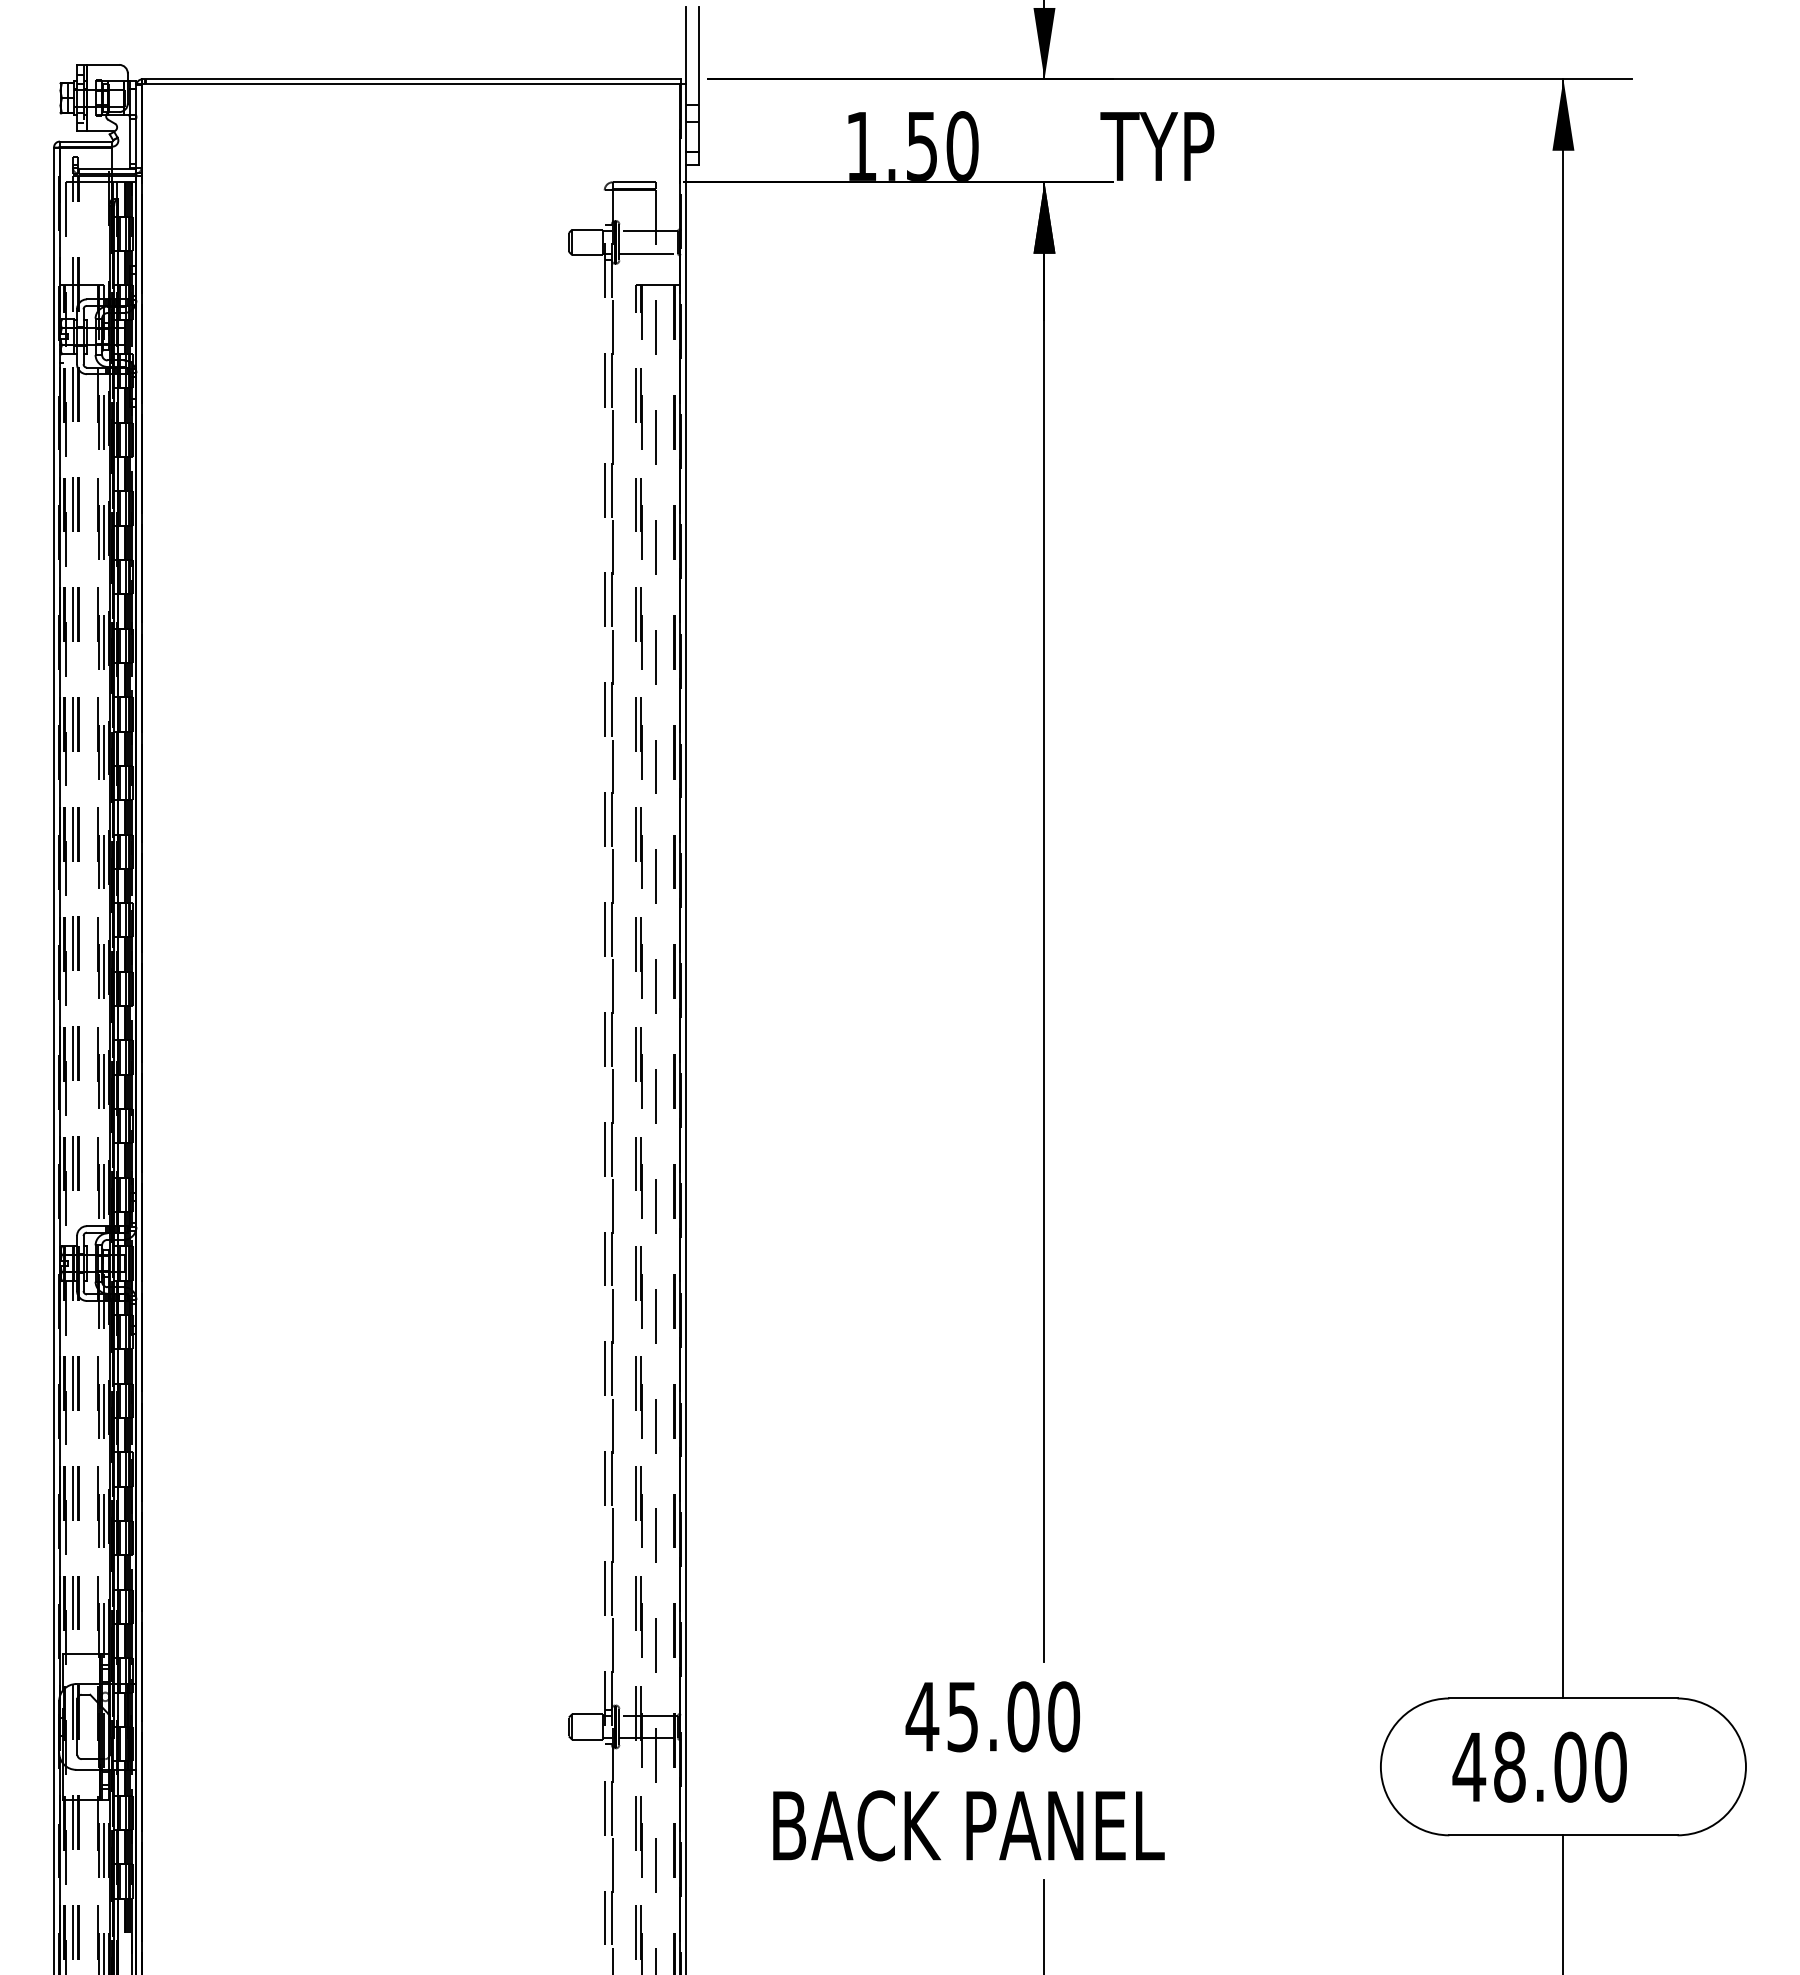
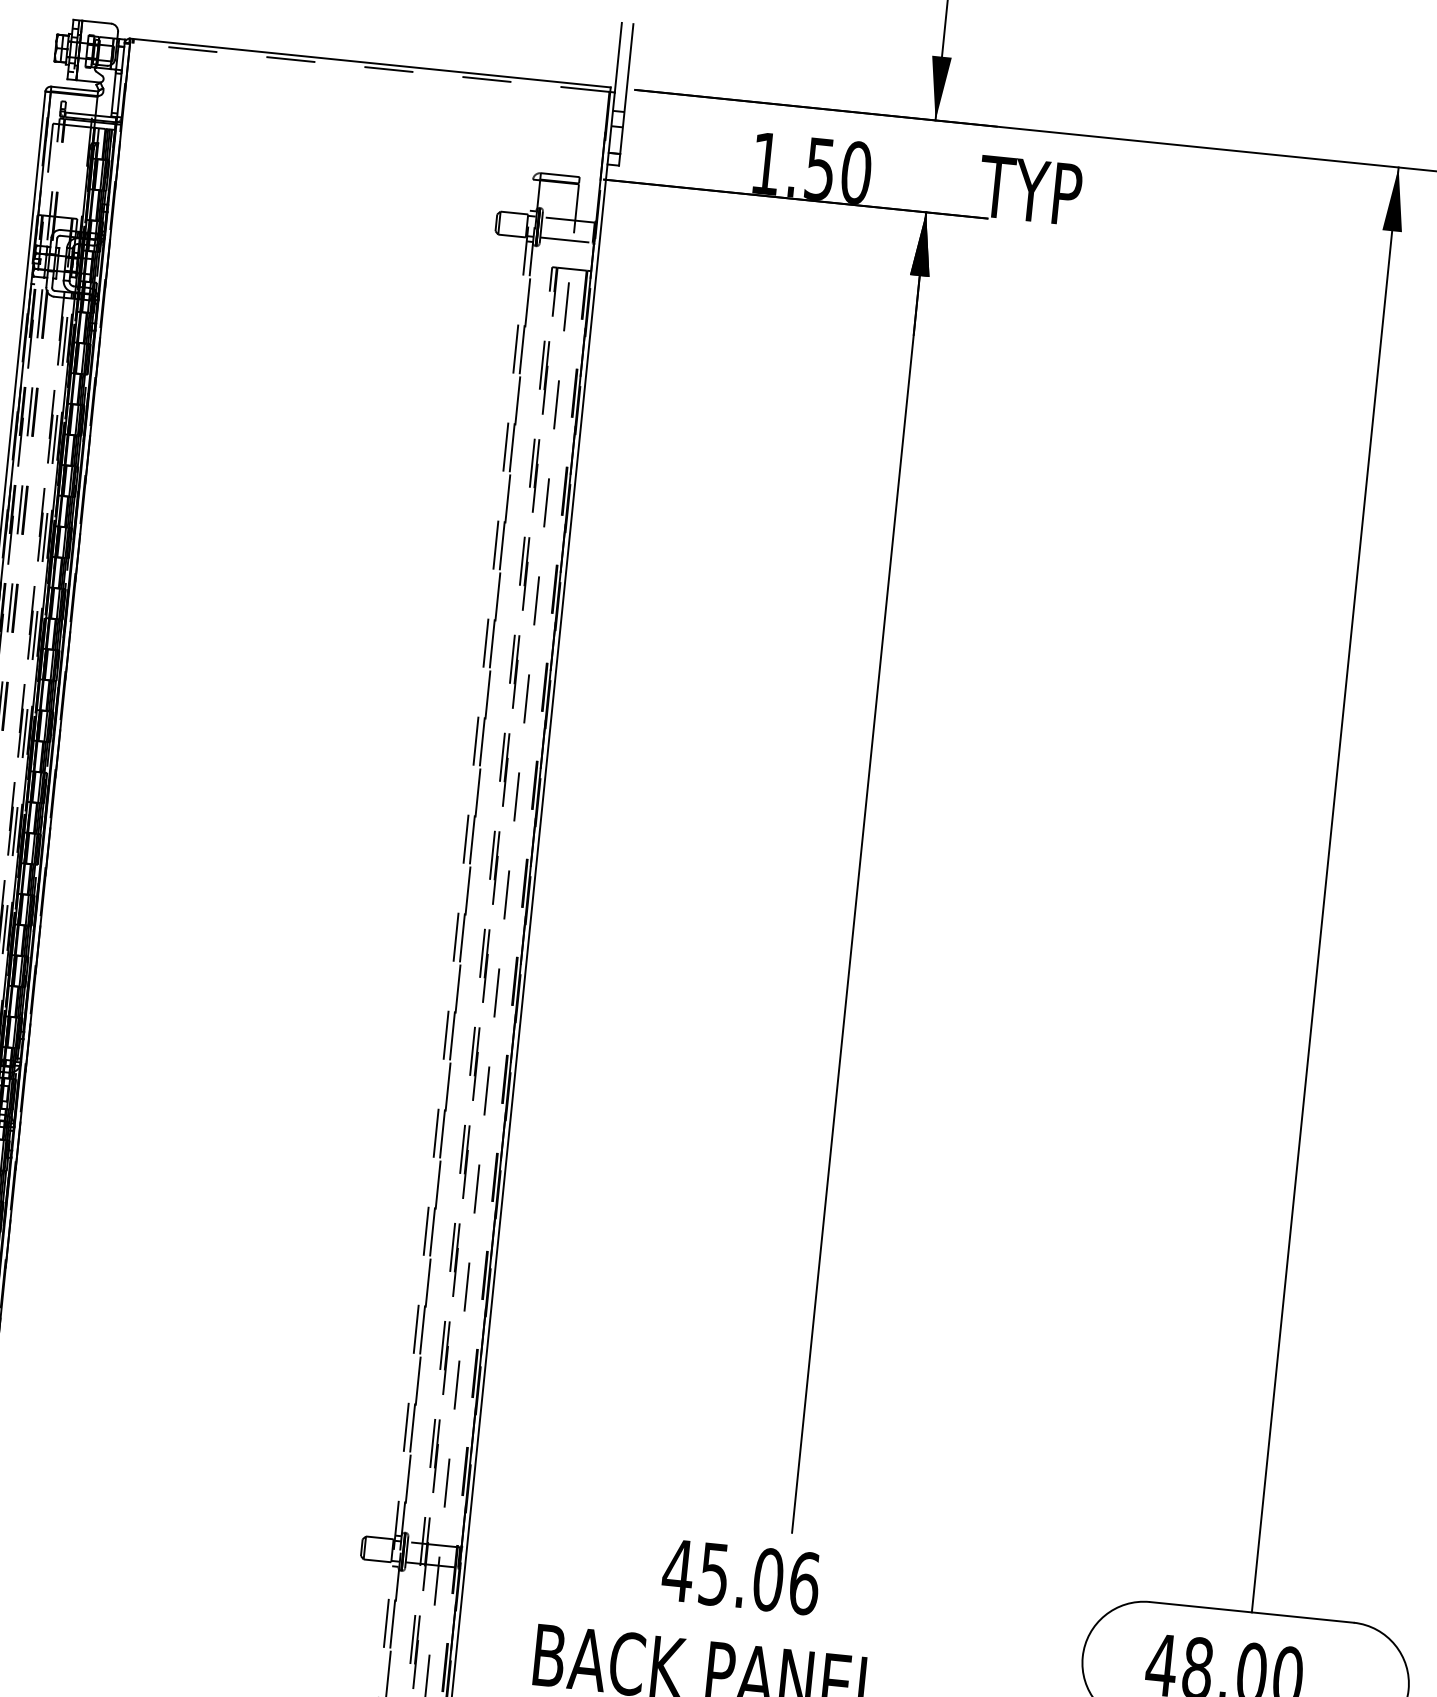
line: (411, 84) -> (370, 67), solid -> dashed
text: (1064, 1716) -> (804, 1583), 45.00 -> 45.06

